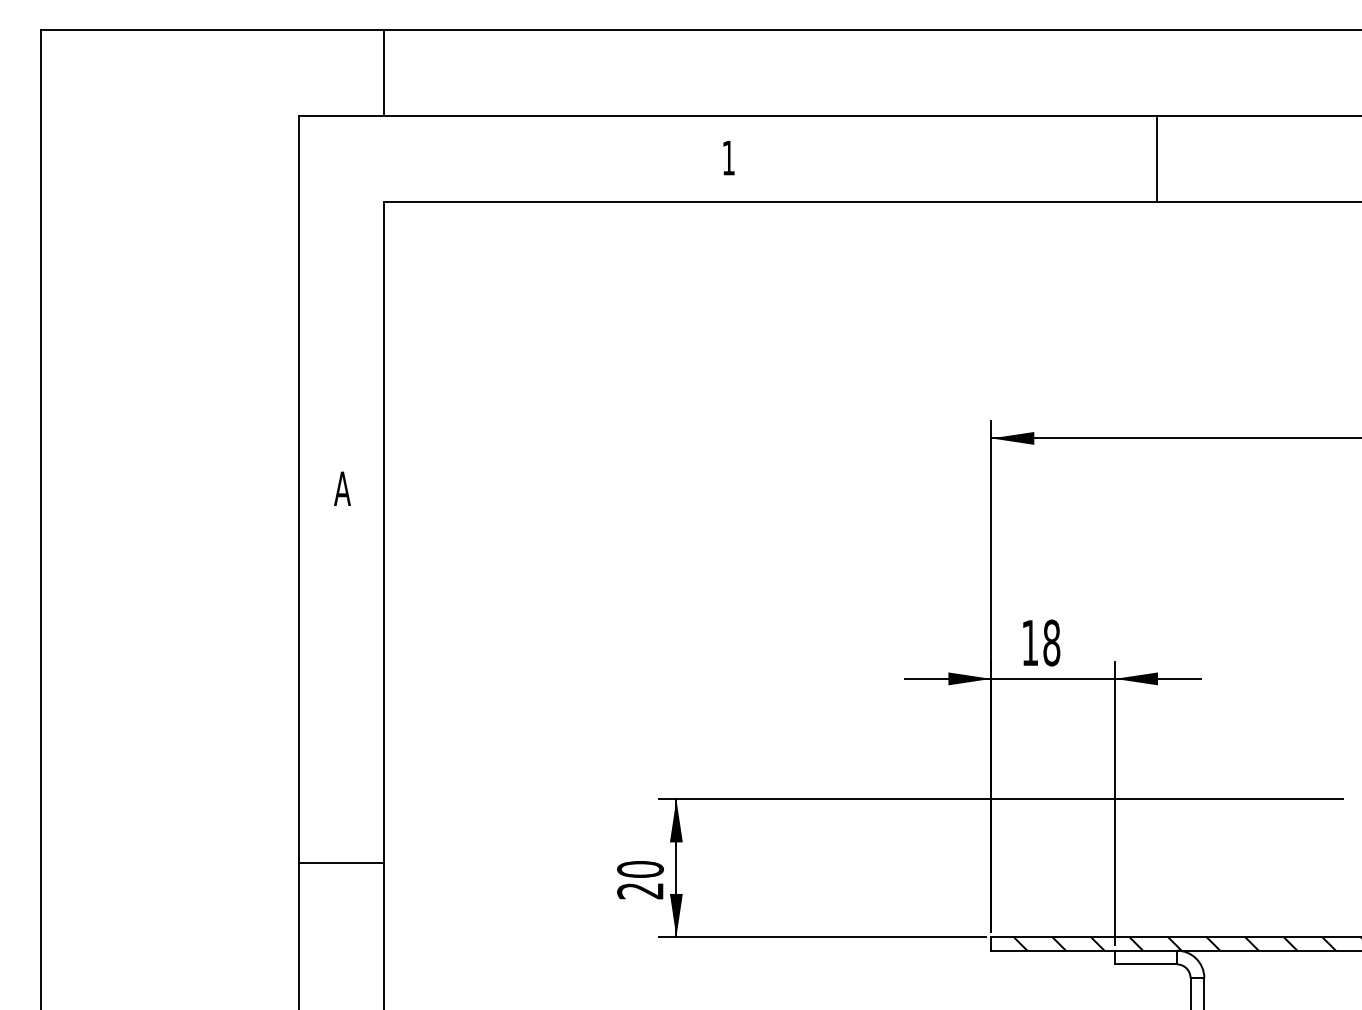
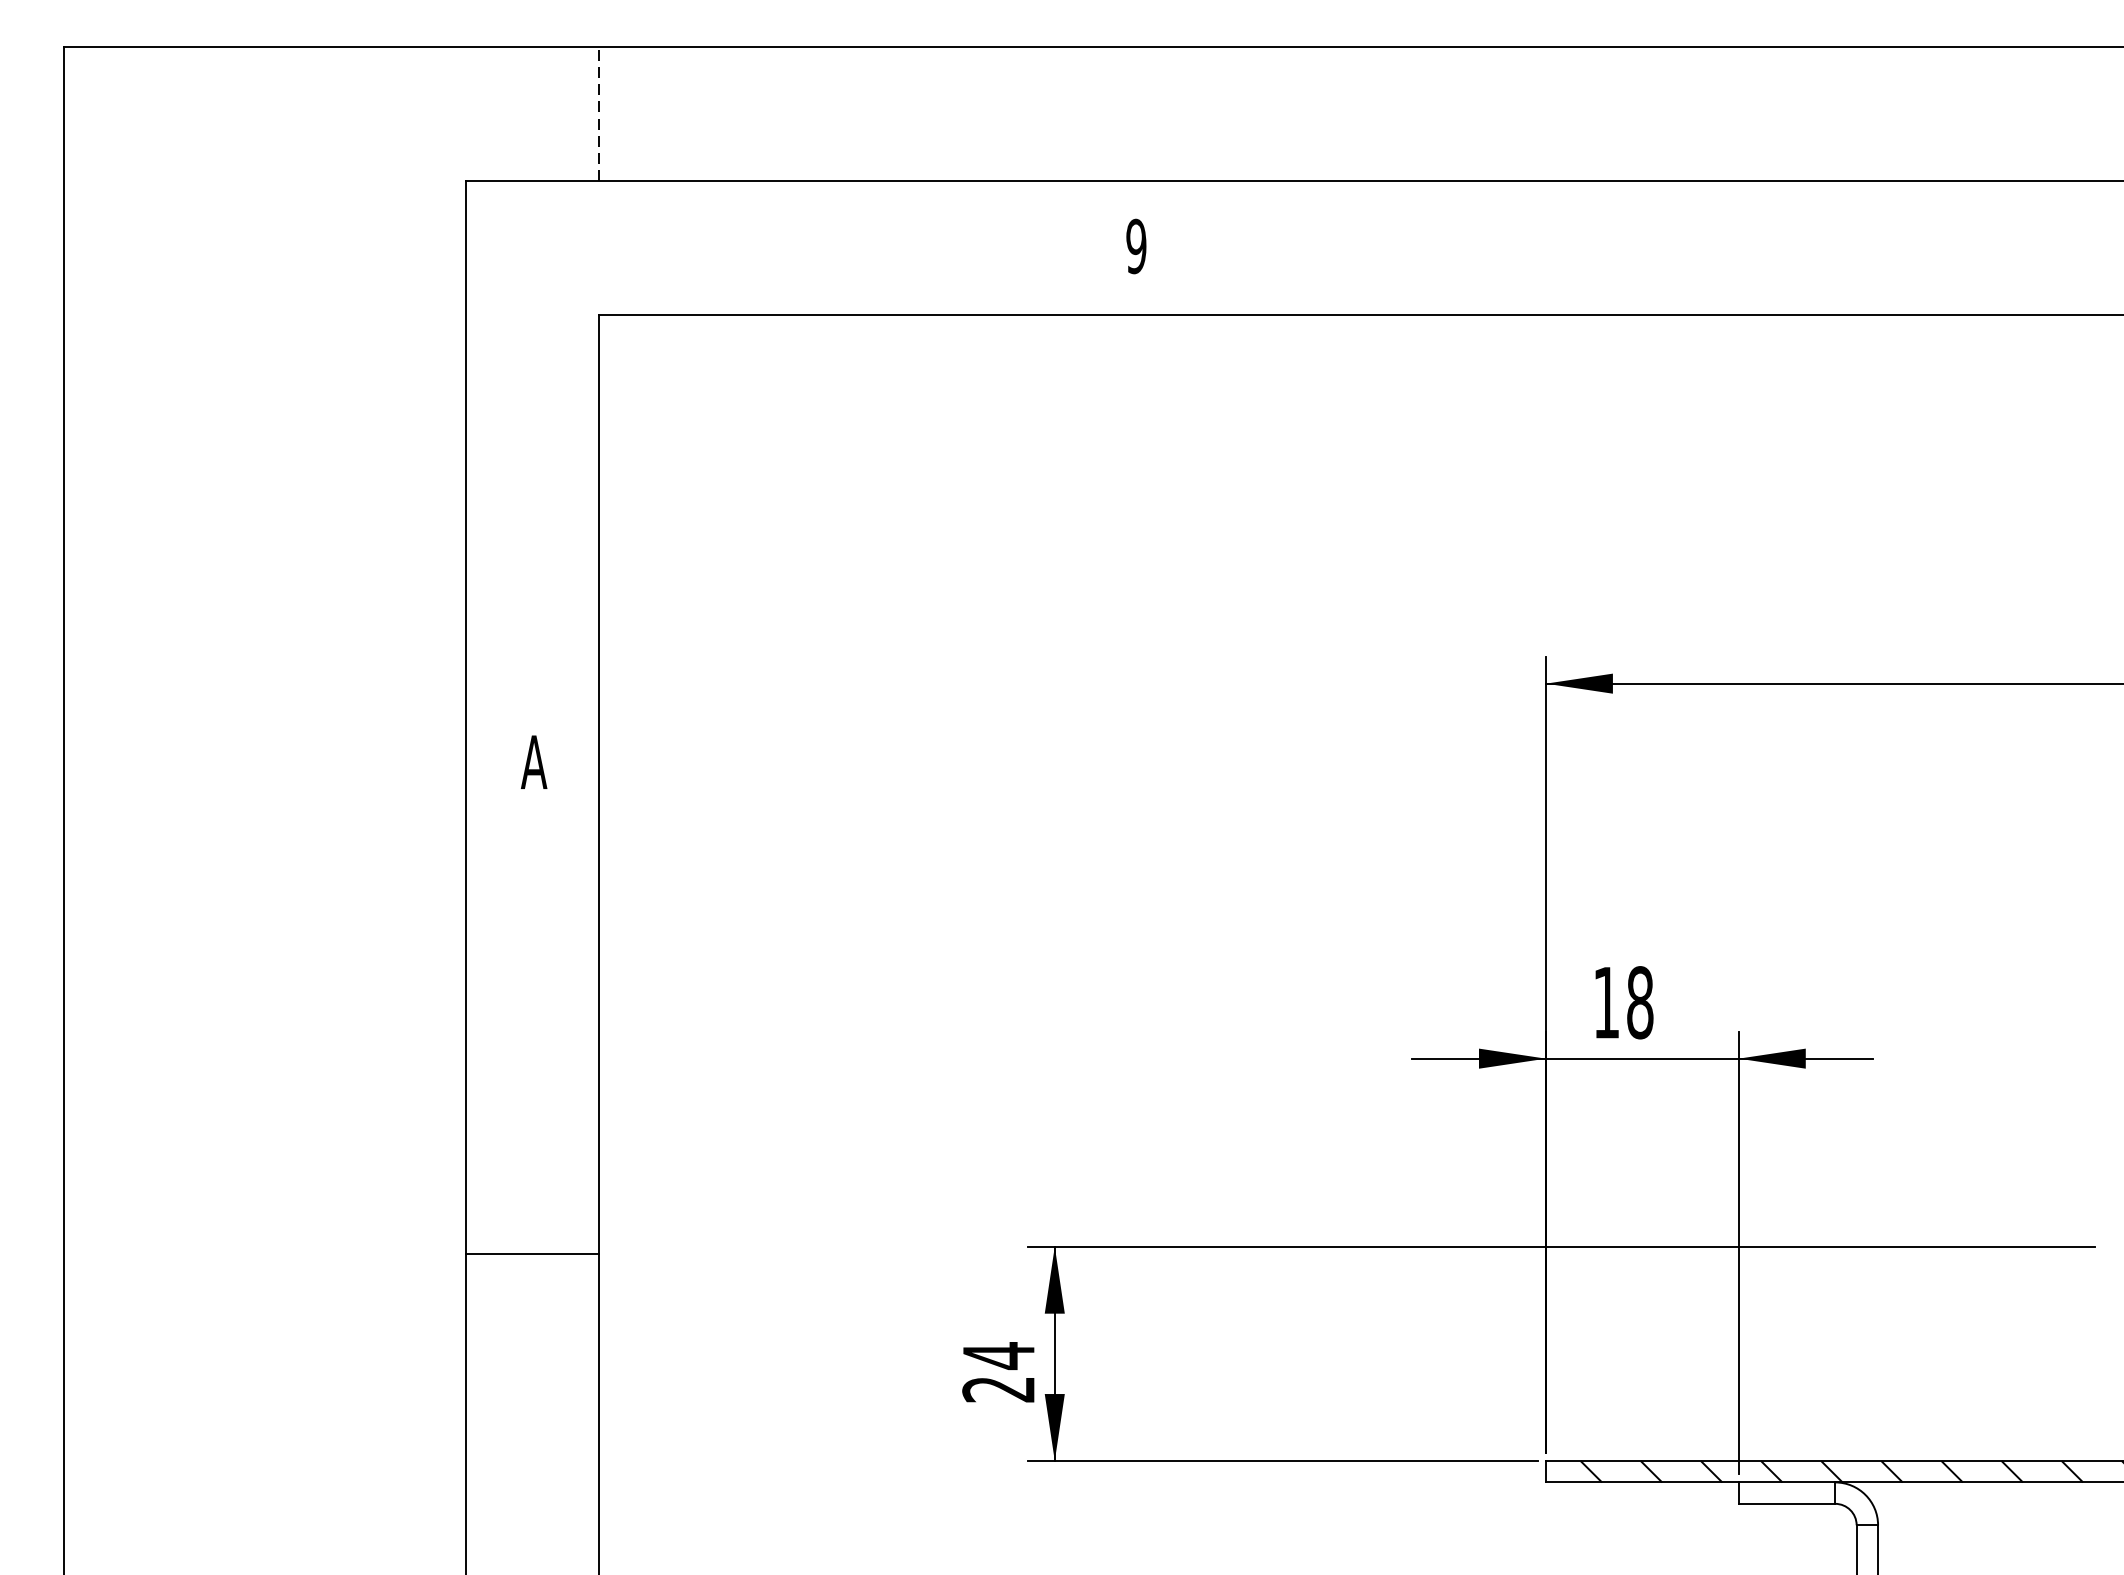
line: (384, 73) -> (599, 114), solid -> dashed
text: (728, 157) -> (1136, 245), 1 -> 9
line: (1157, 158) -> (1805, 247), removed
line: (341, 863) -> (532, 1254), moved
text: (640, 869) -> (998, 1355), 20 -> 24

